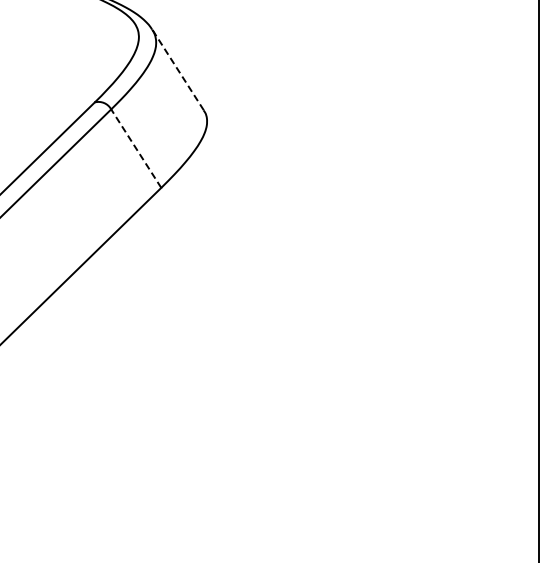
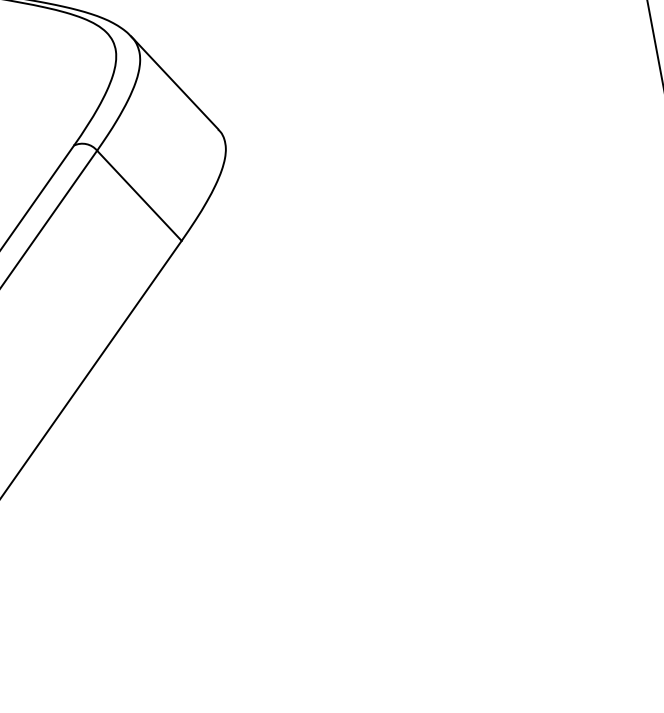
line: (178, 69) -> (175, 82), dashed -> solid
line: (136, 148) -> (139, 195), dashed -> solid

